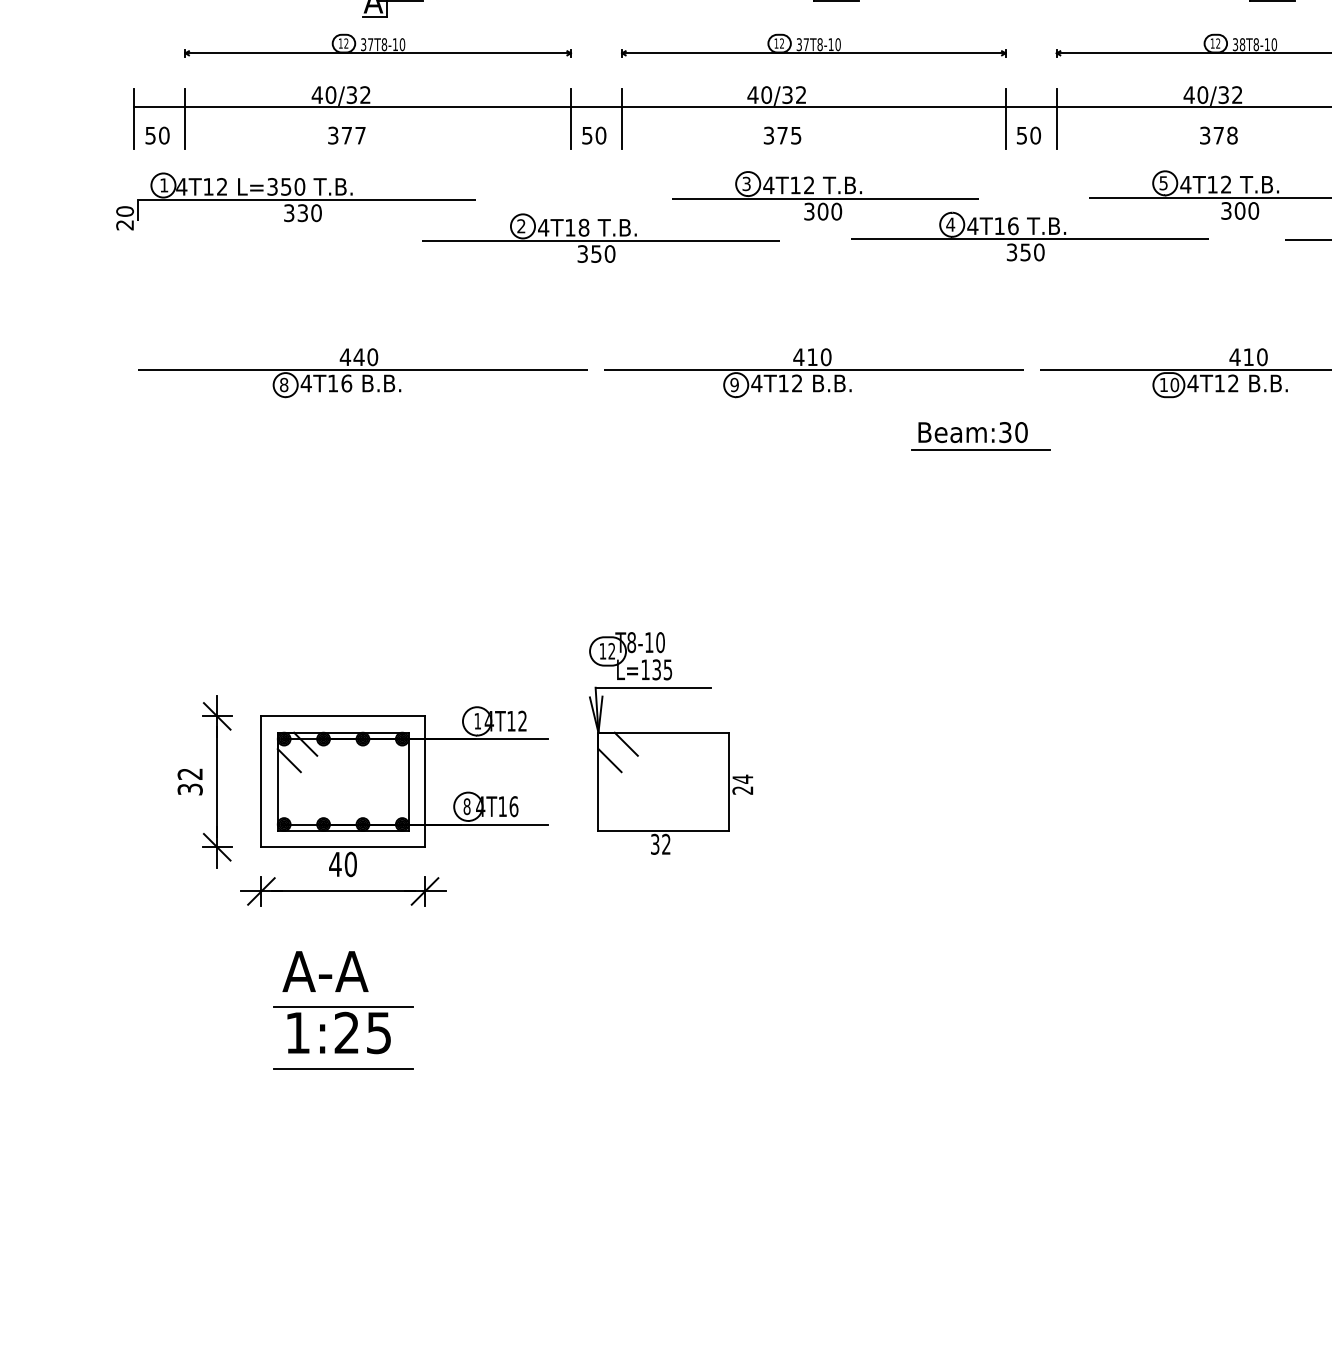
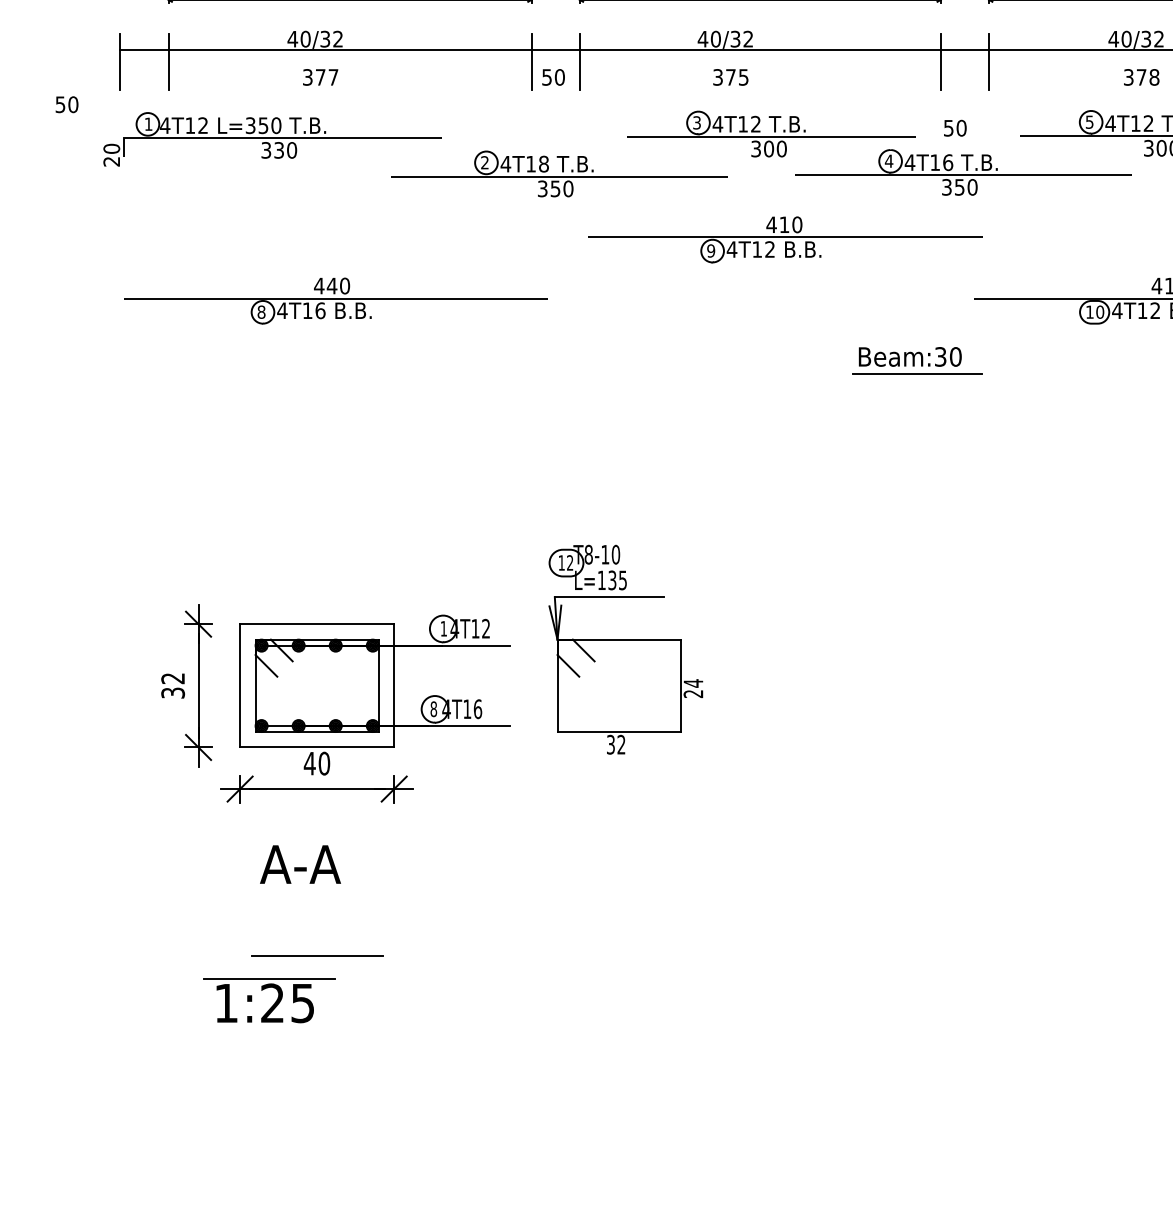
text: (157, 135) -> (66, 104), moved
text: (1028, 135) -> (954, 128), moved
part: (813, 373) -> (785, 240), moved
part: (343, 1030) -> (269, 1000), moved

